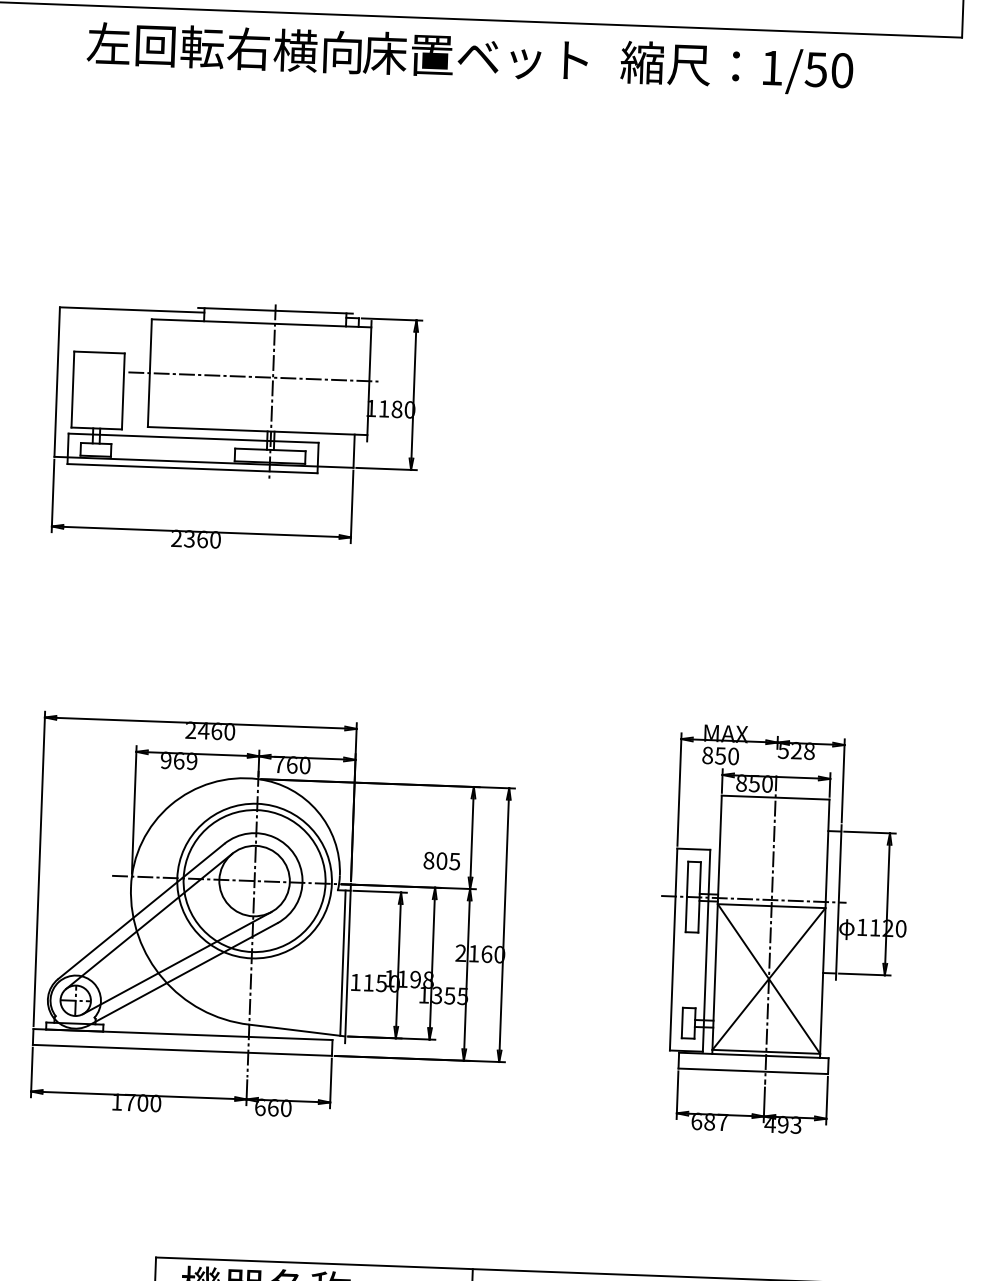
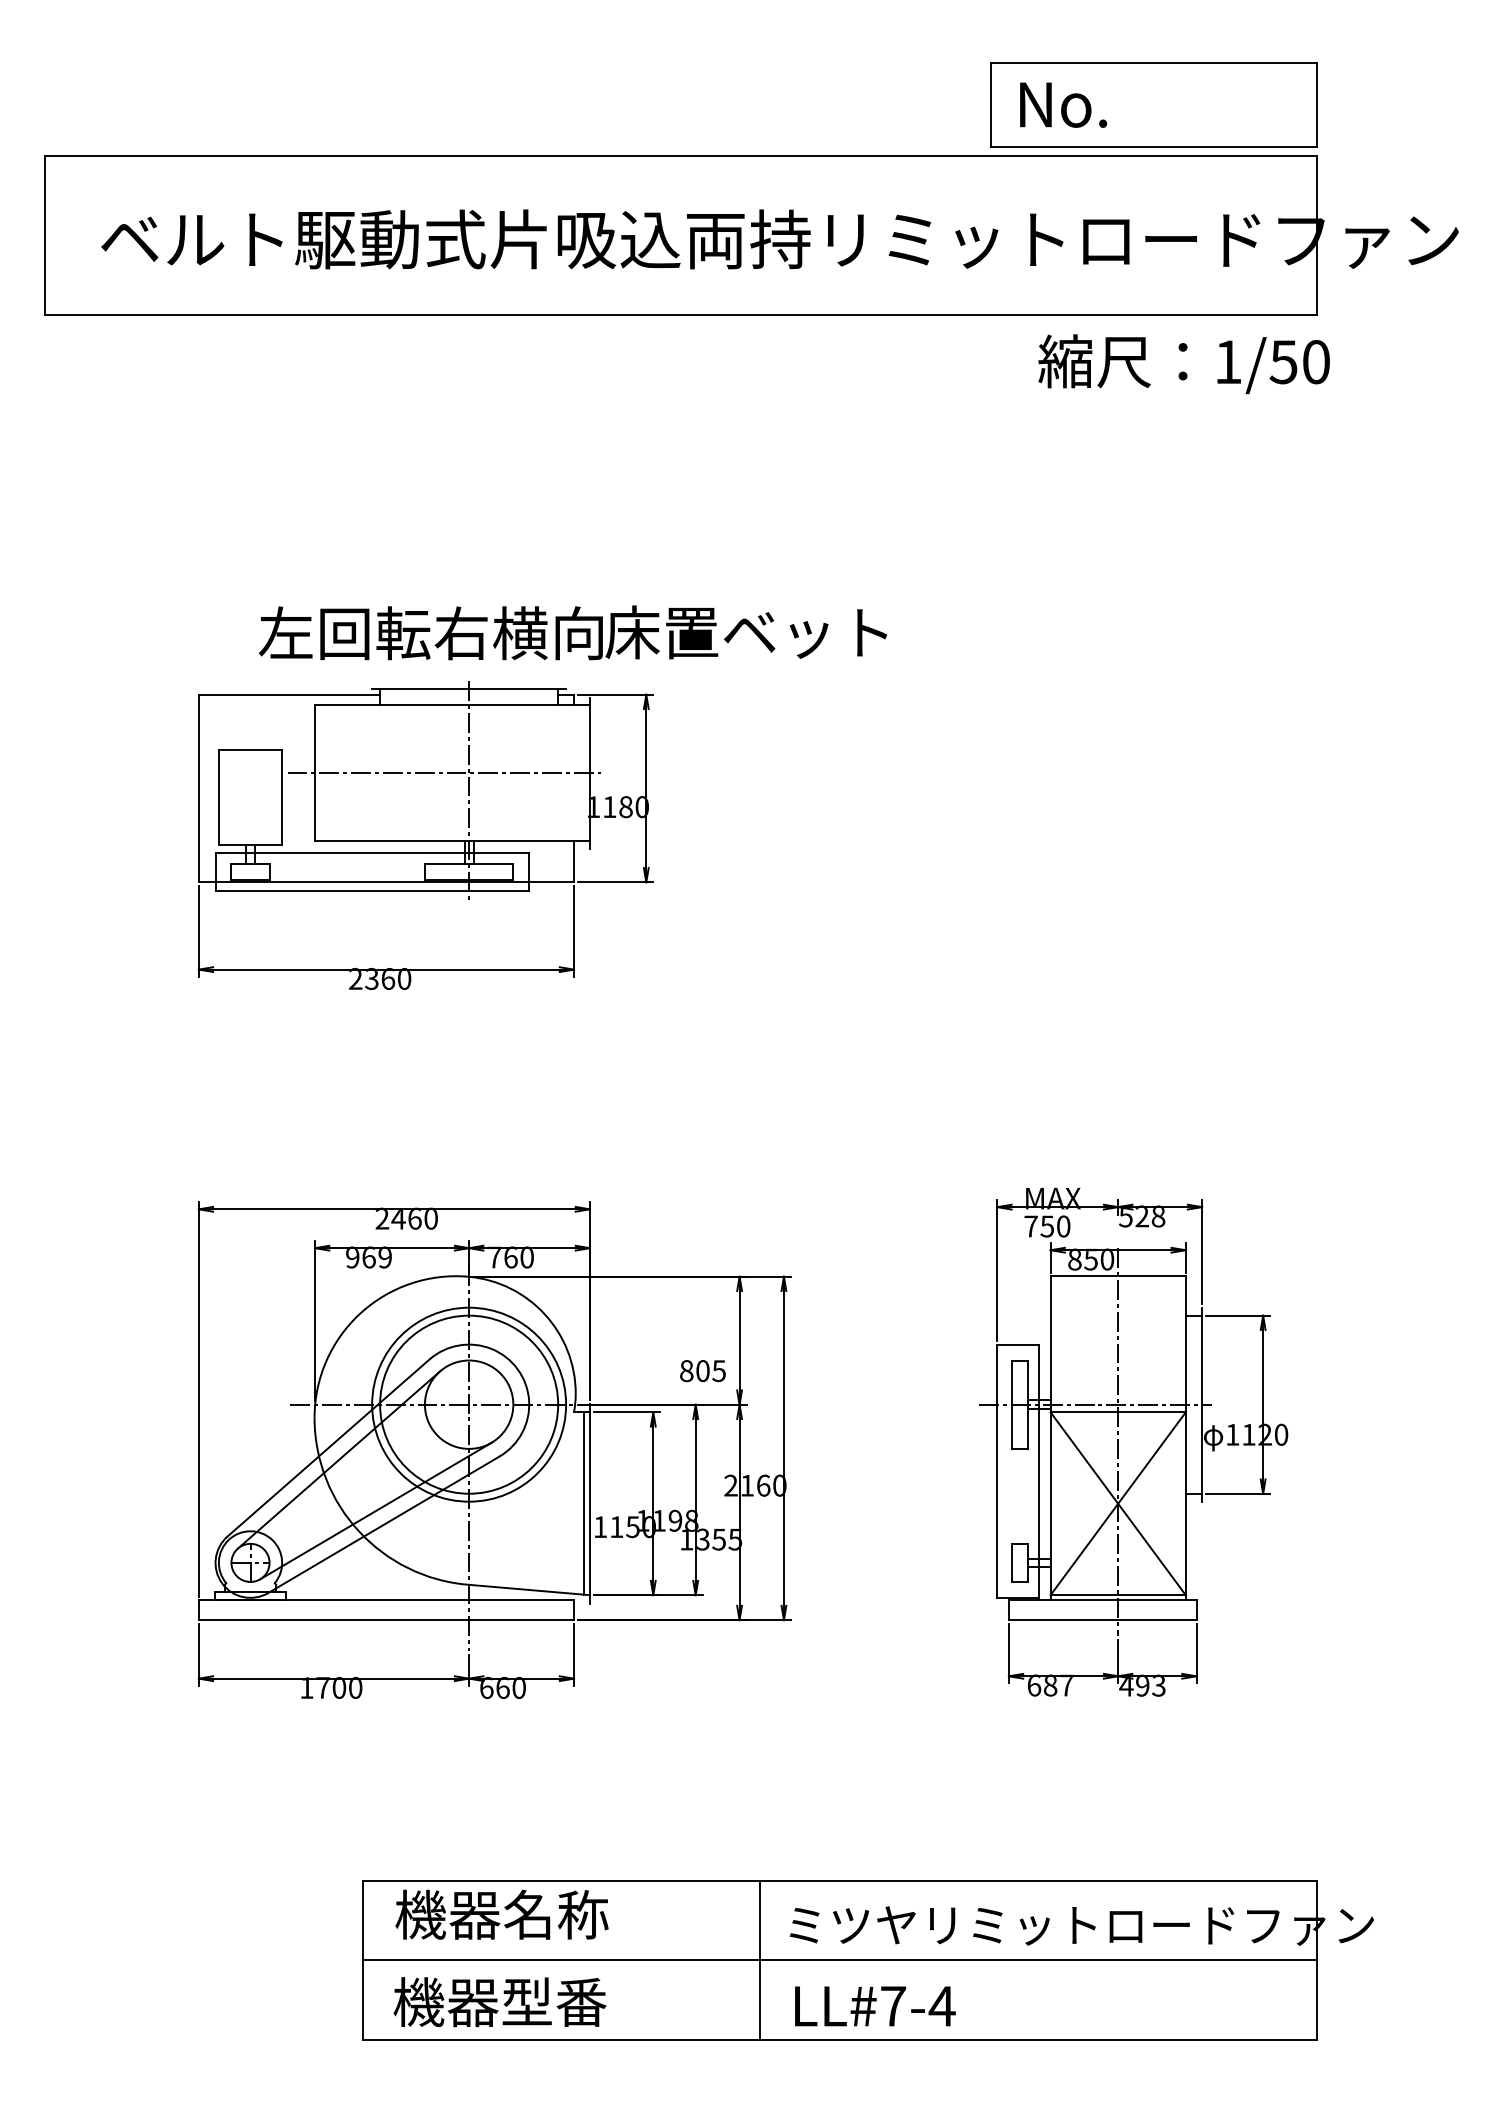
text: (337, 51) -> (572, 632), moved
text: (736, 68) -> (1183, 364), moved
text: (707, 755) -> (1030, 1226), 850 -> 750

